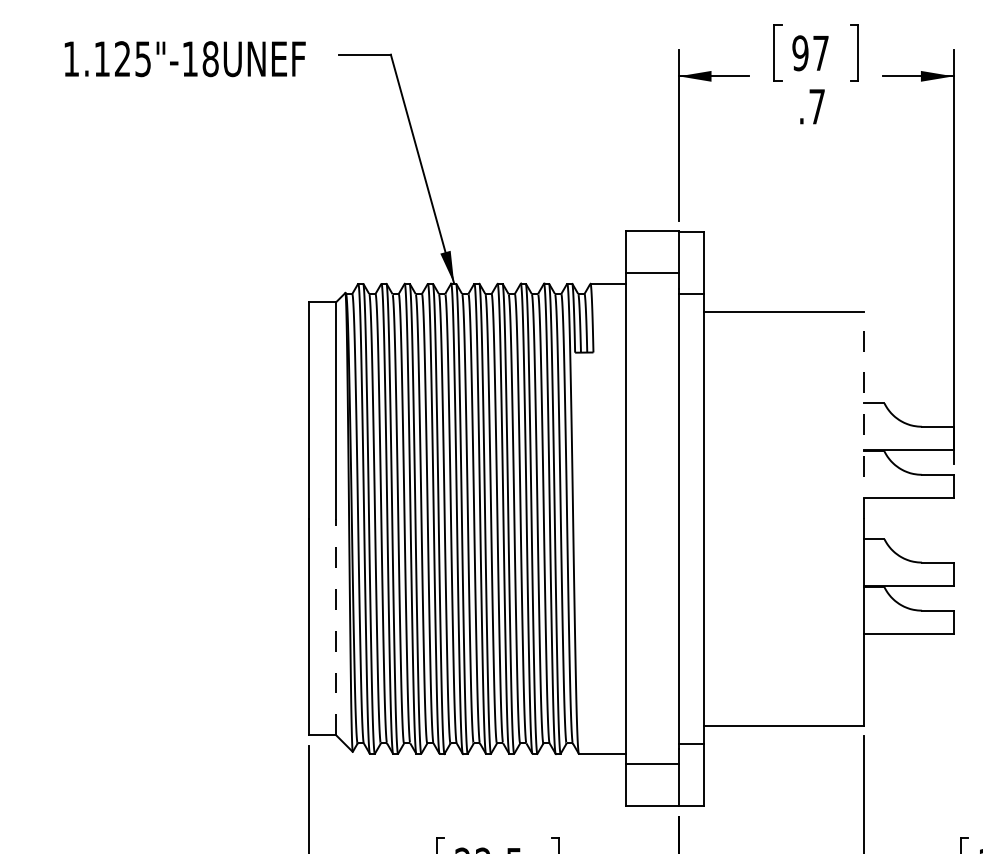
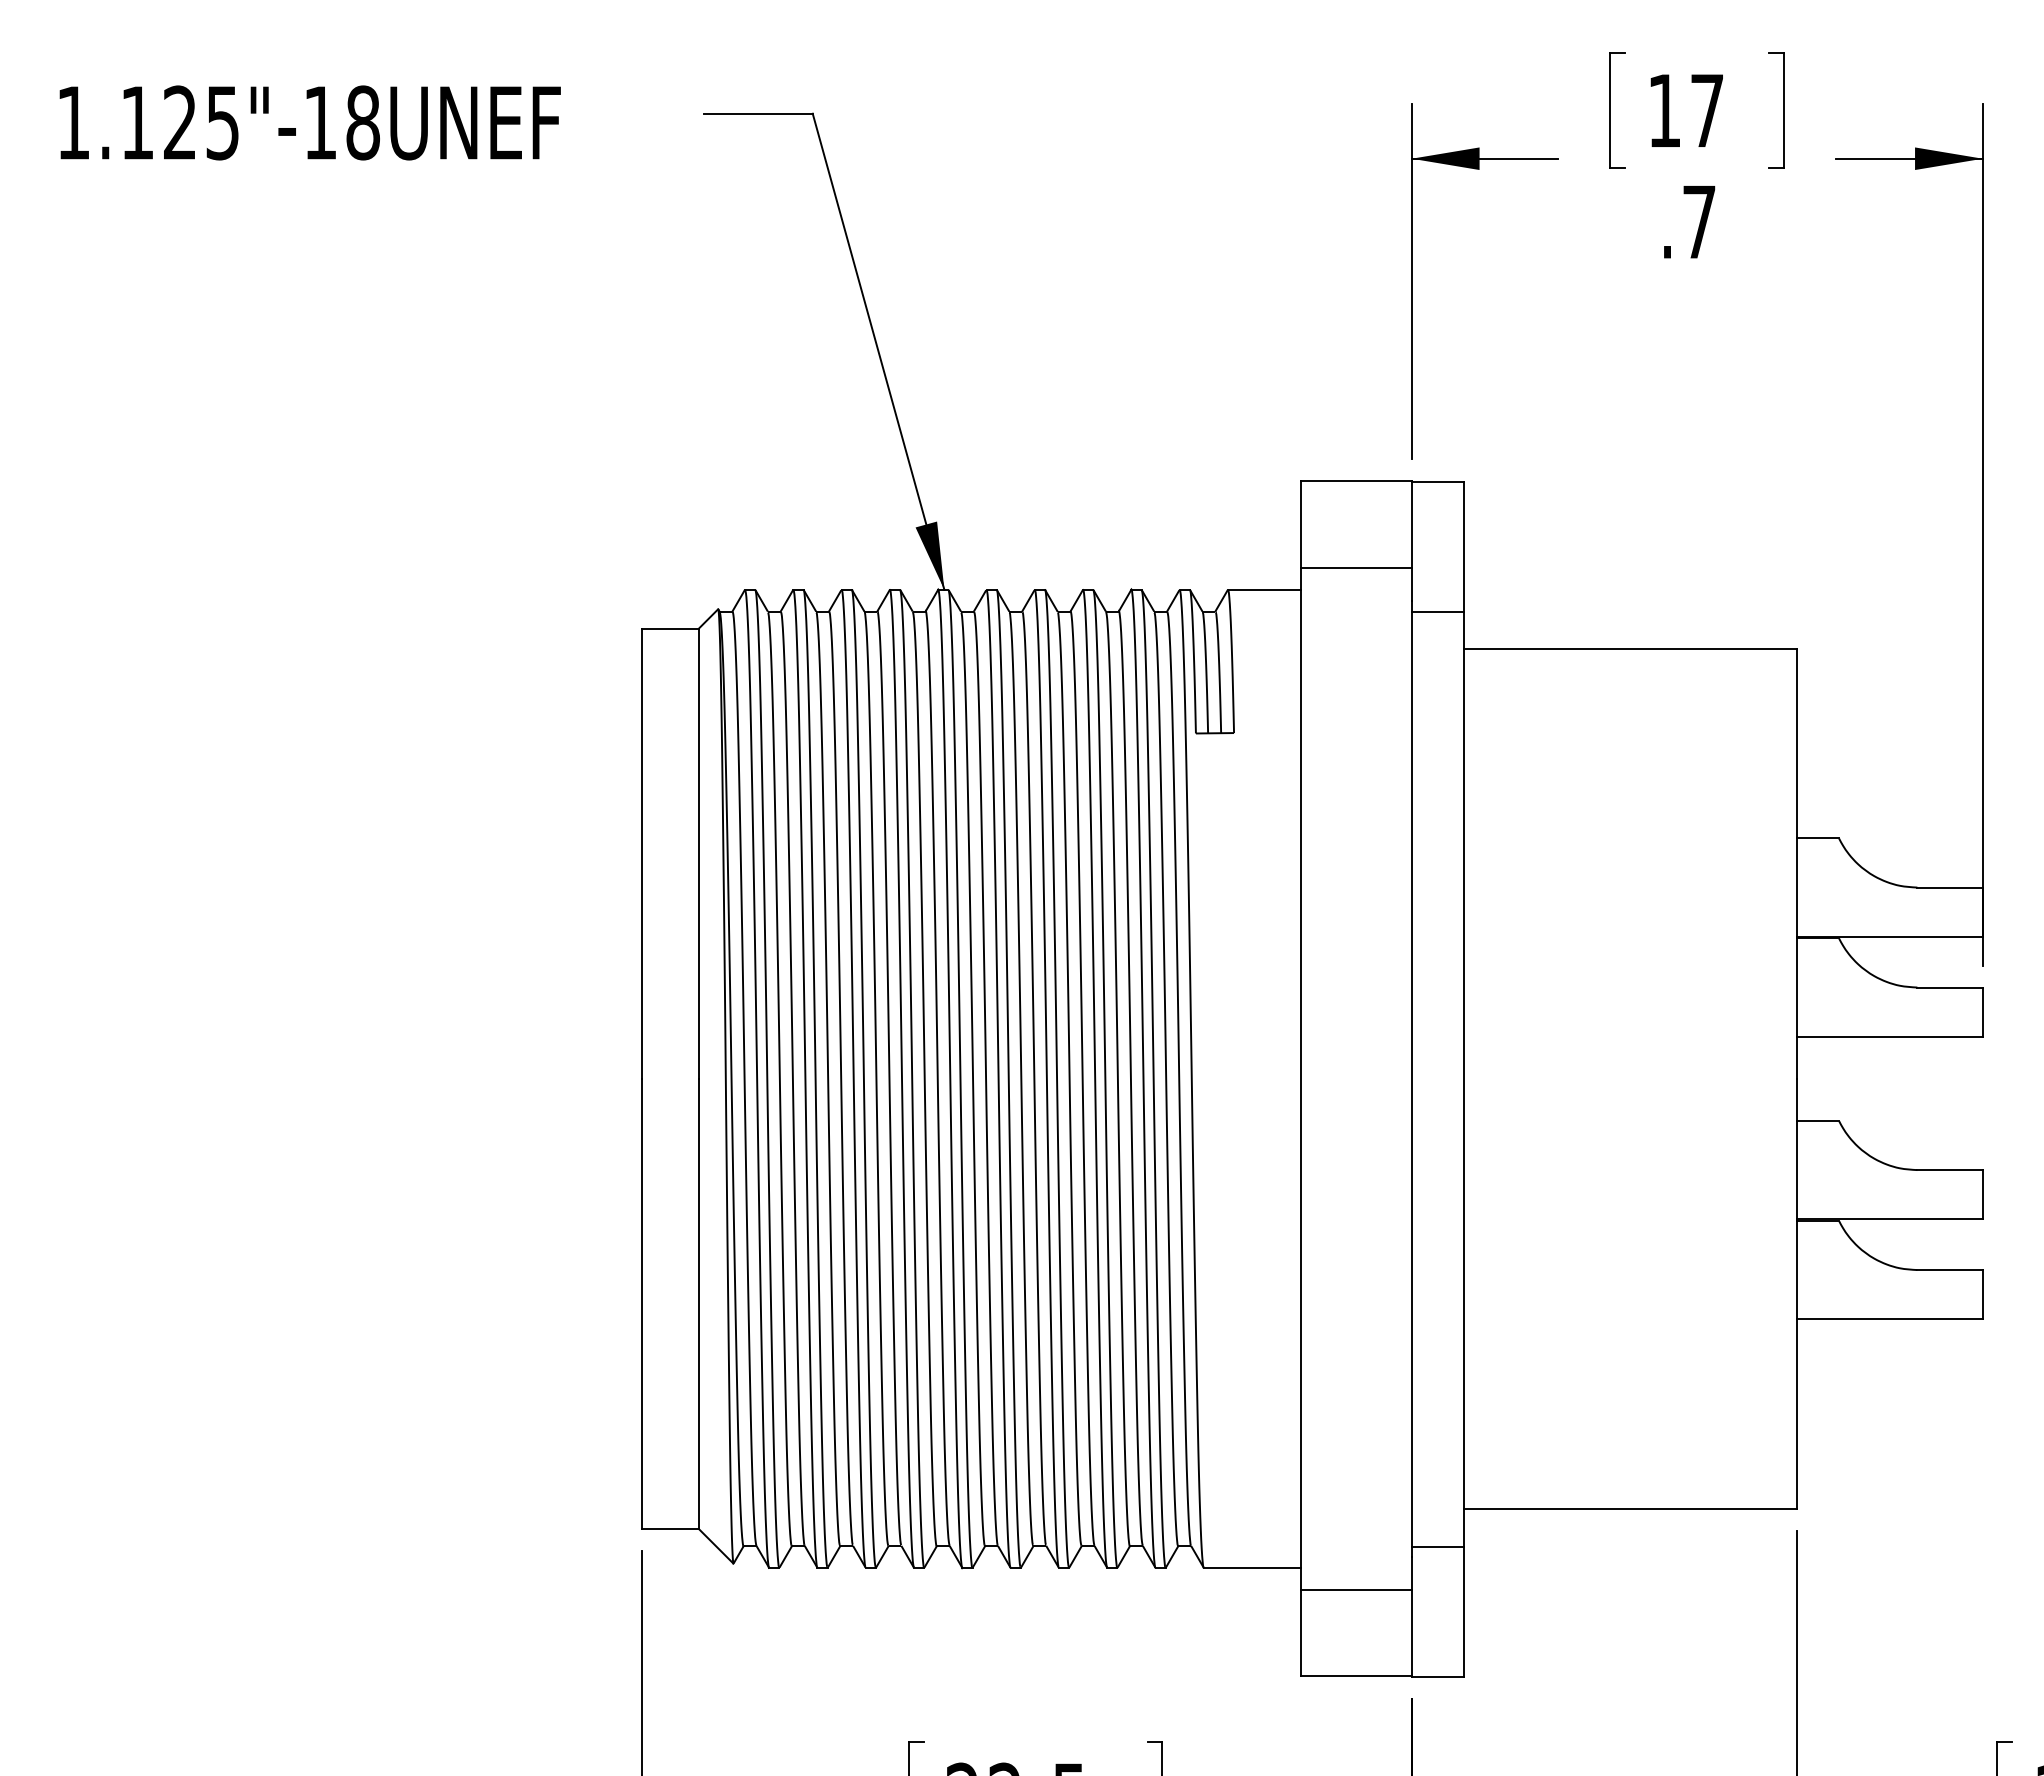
text: (800, 53) -> (1664, 111), 97 -> 17
text: (184, 59) -> (308, 123), moved
line: (864, 414) -> (1797, 862), dashed -> solid
line: (336, 626) -> (699, 1302), dashed -> solid

